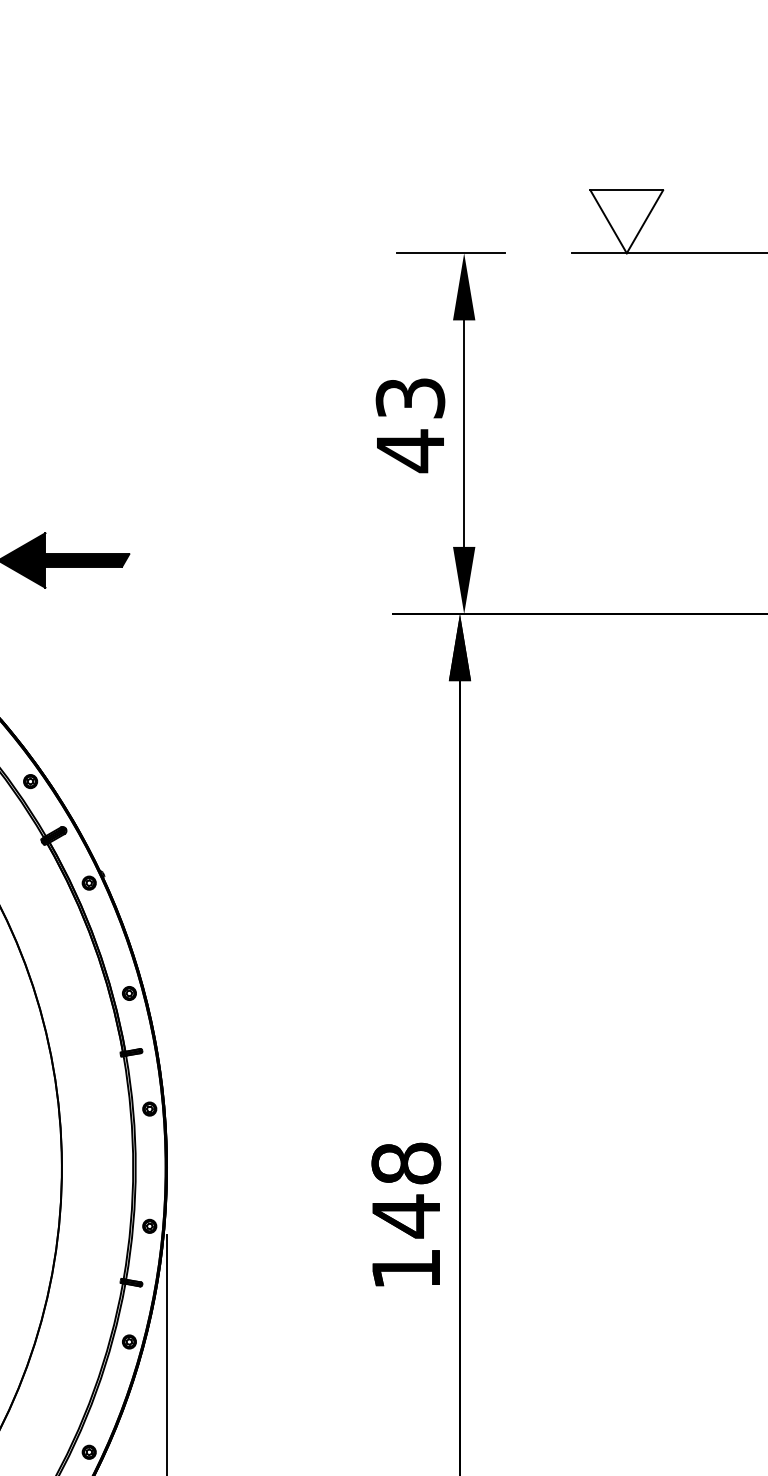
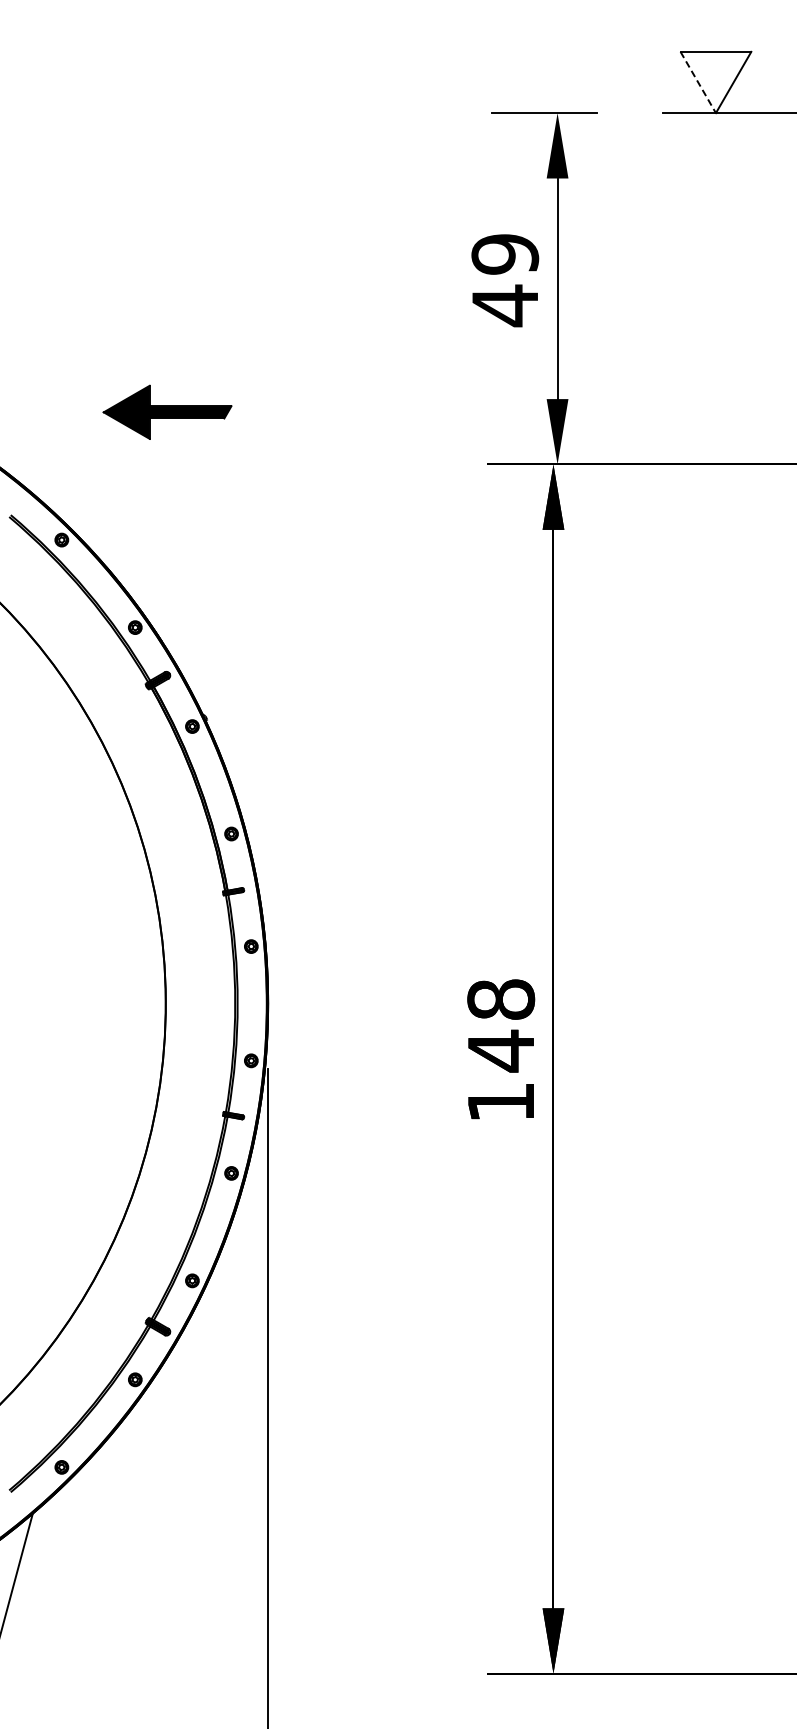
line: (608, 221) -> (698, 82), solid -> dashed
text: (410, 398) -> (505, 254), 43 -> 49

